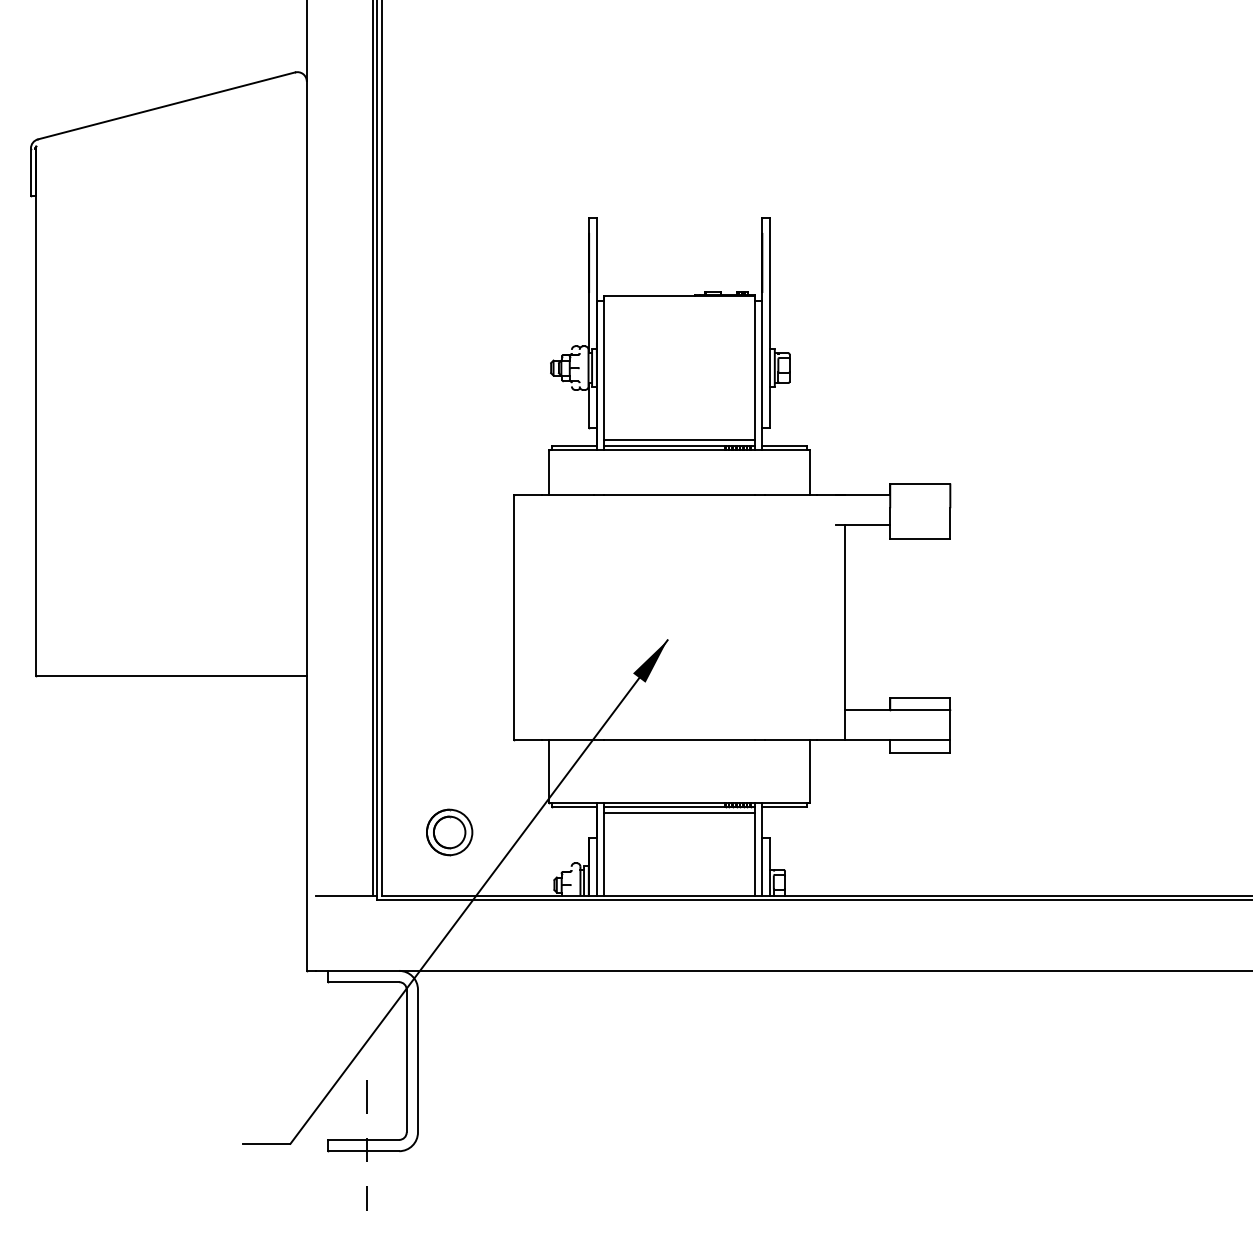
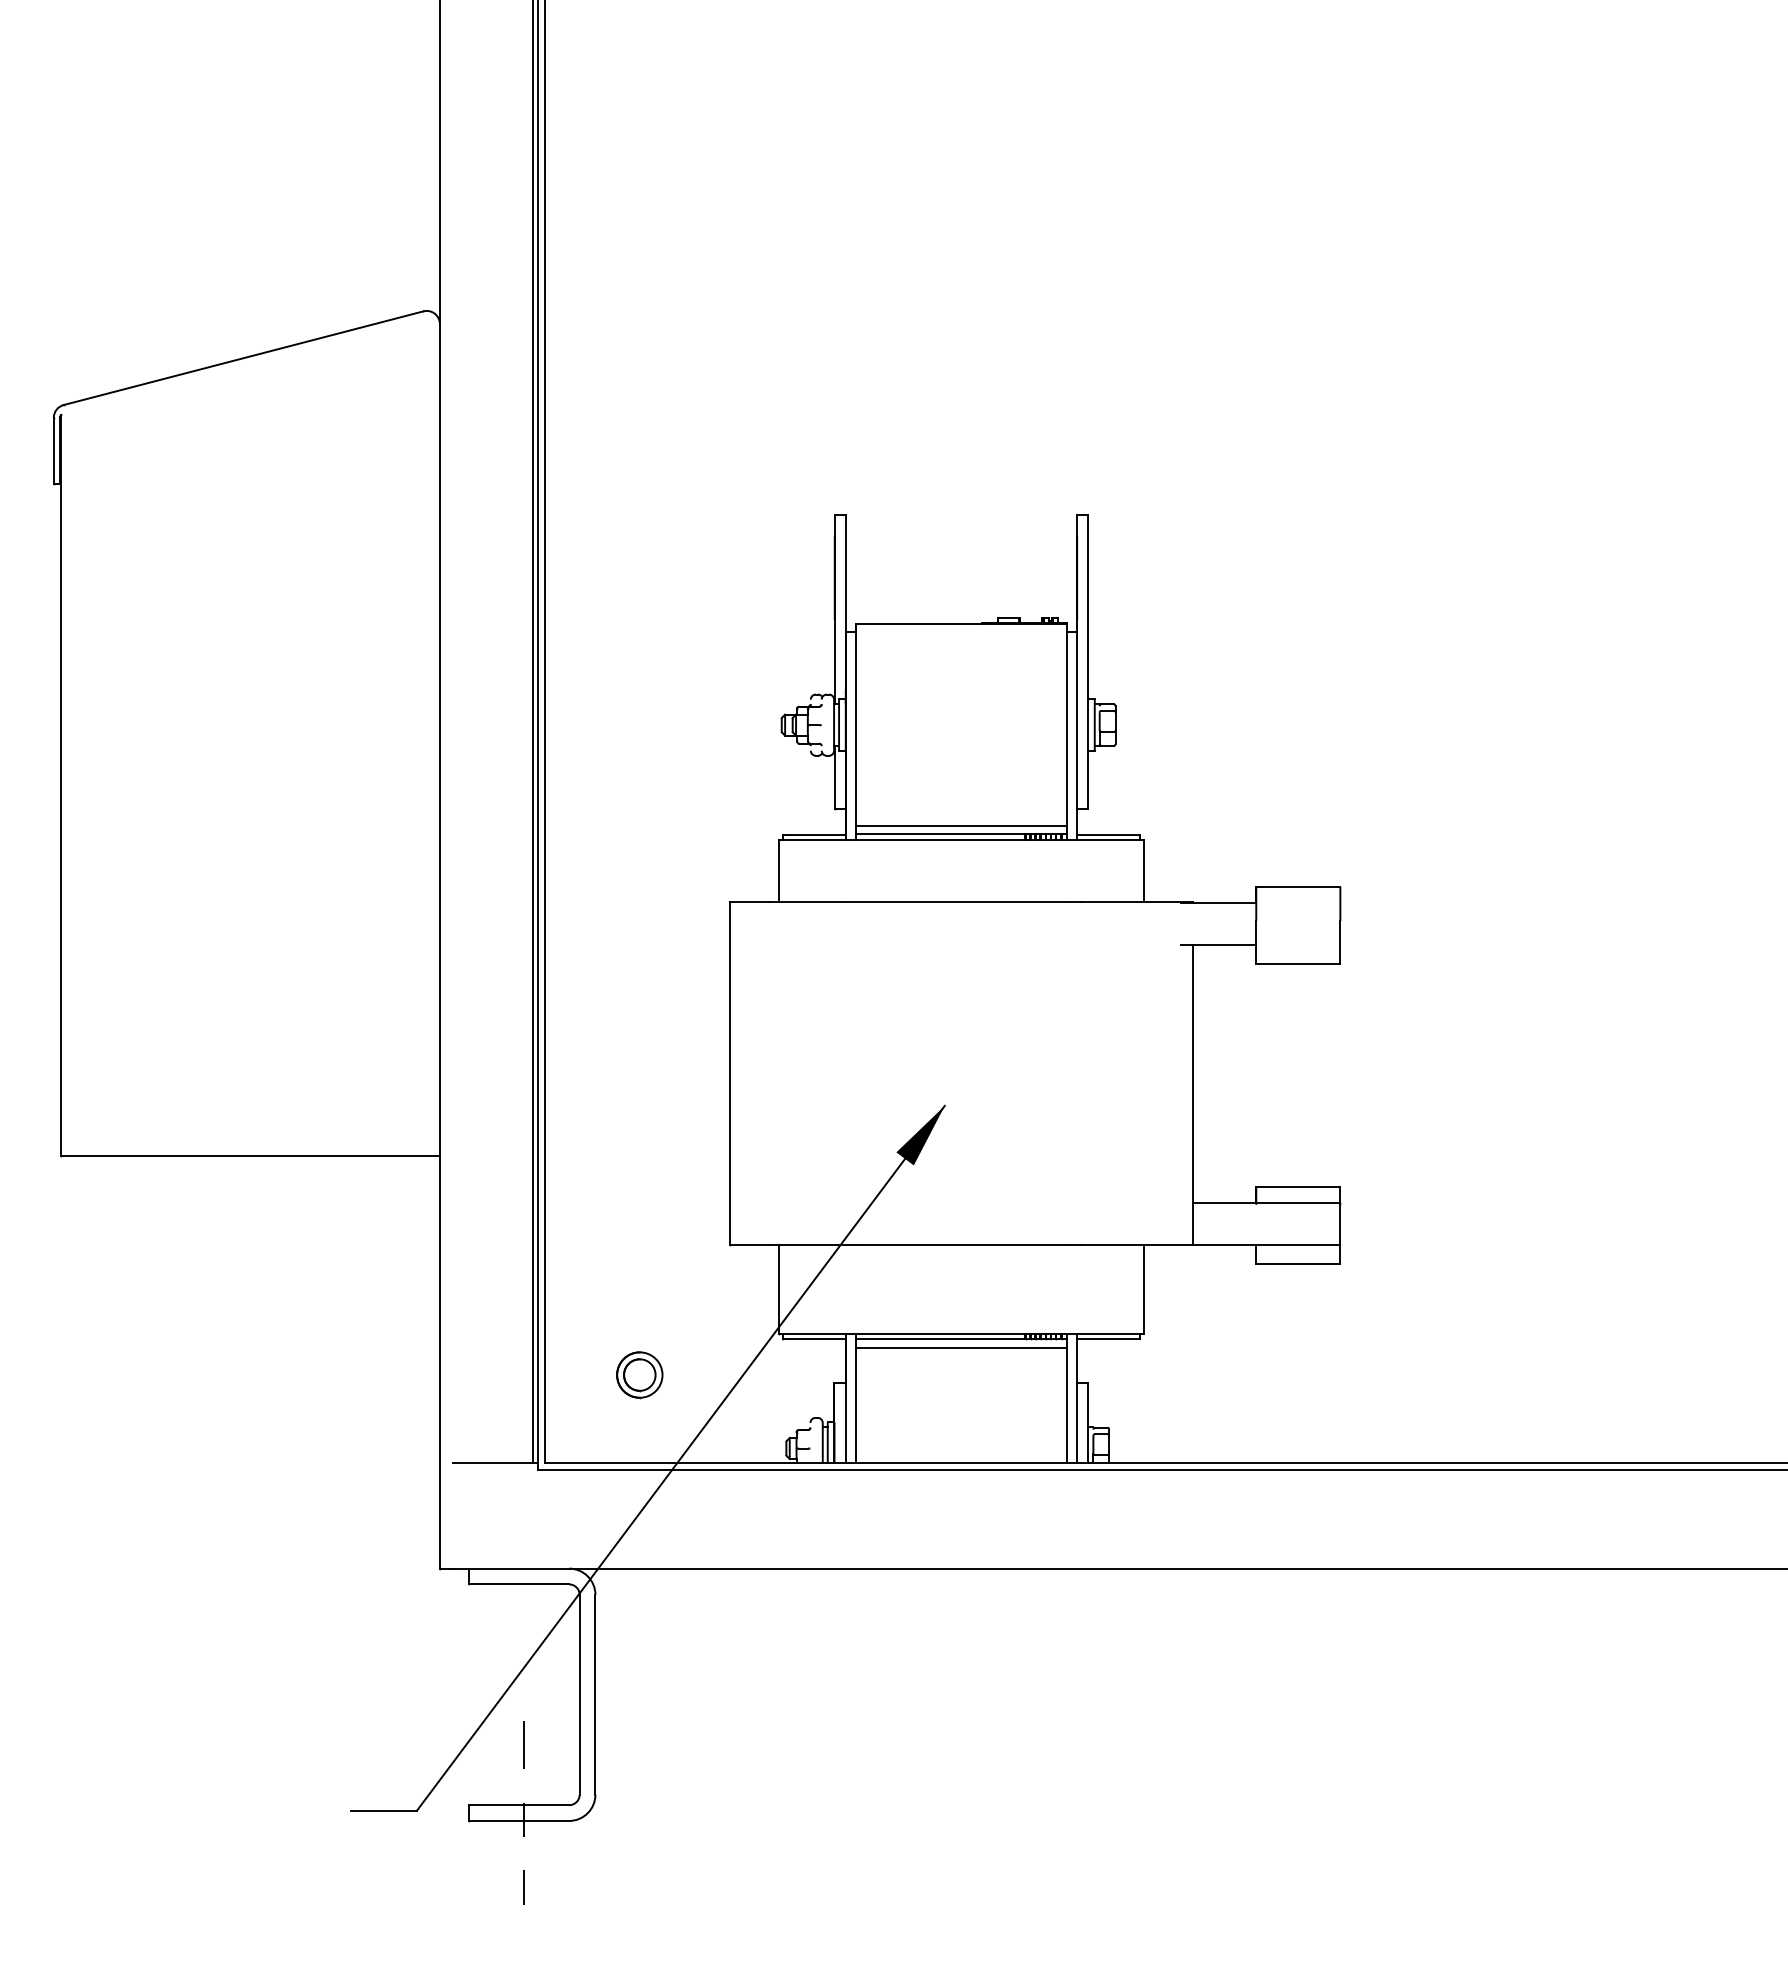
part: (449, 832) -> (639, 1375), size x0.71

